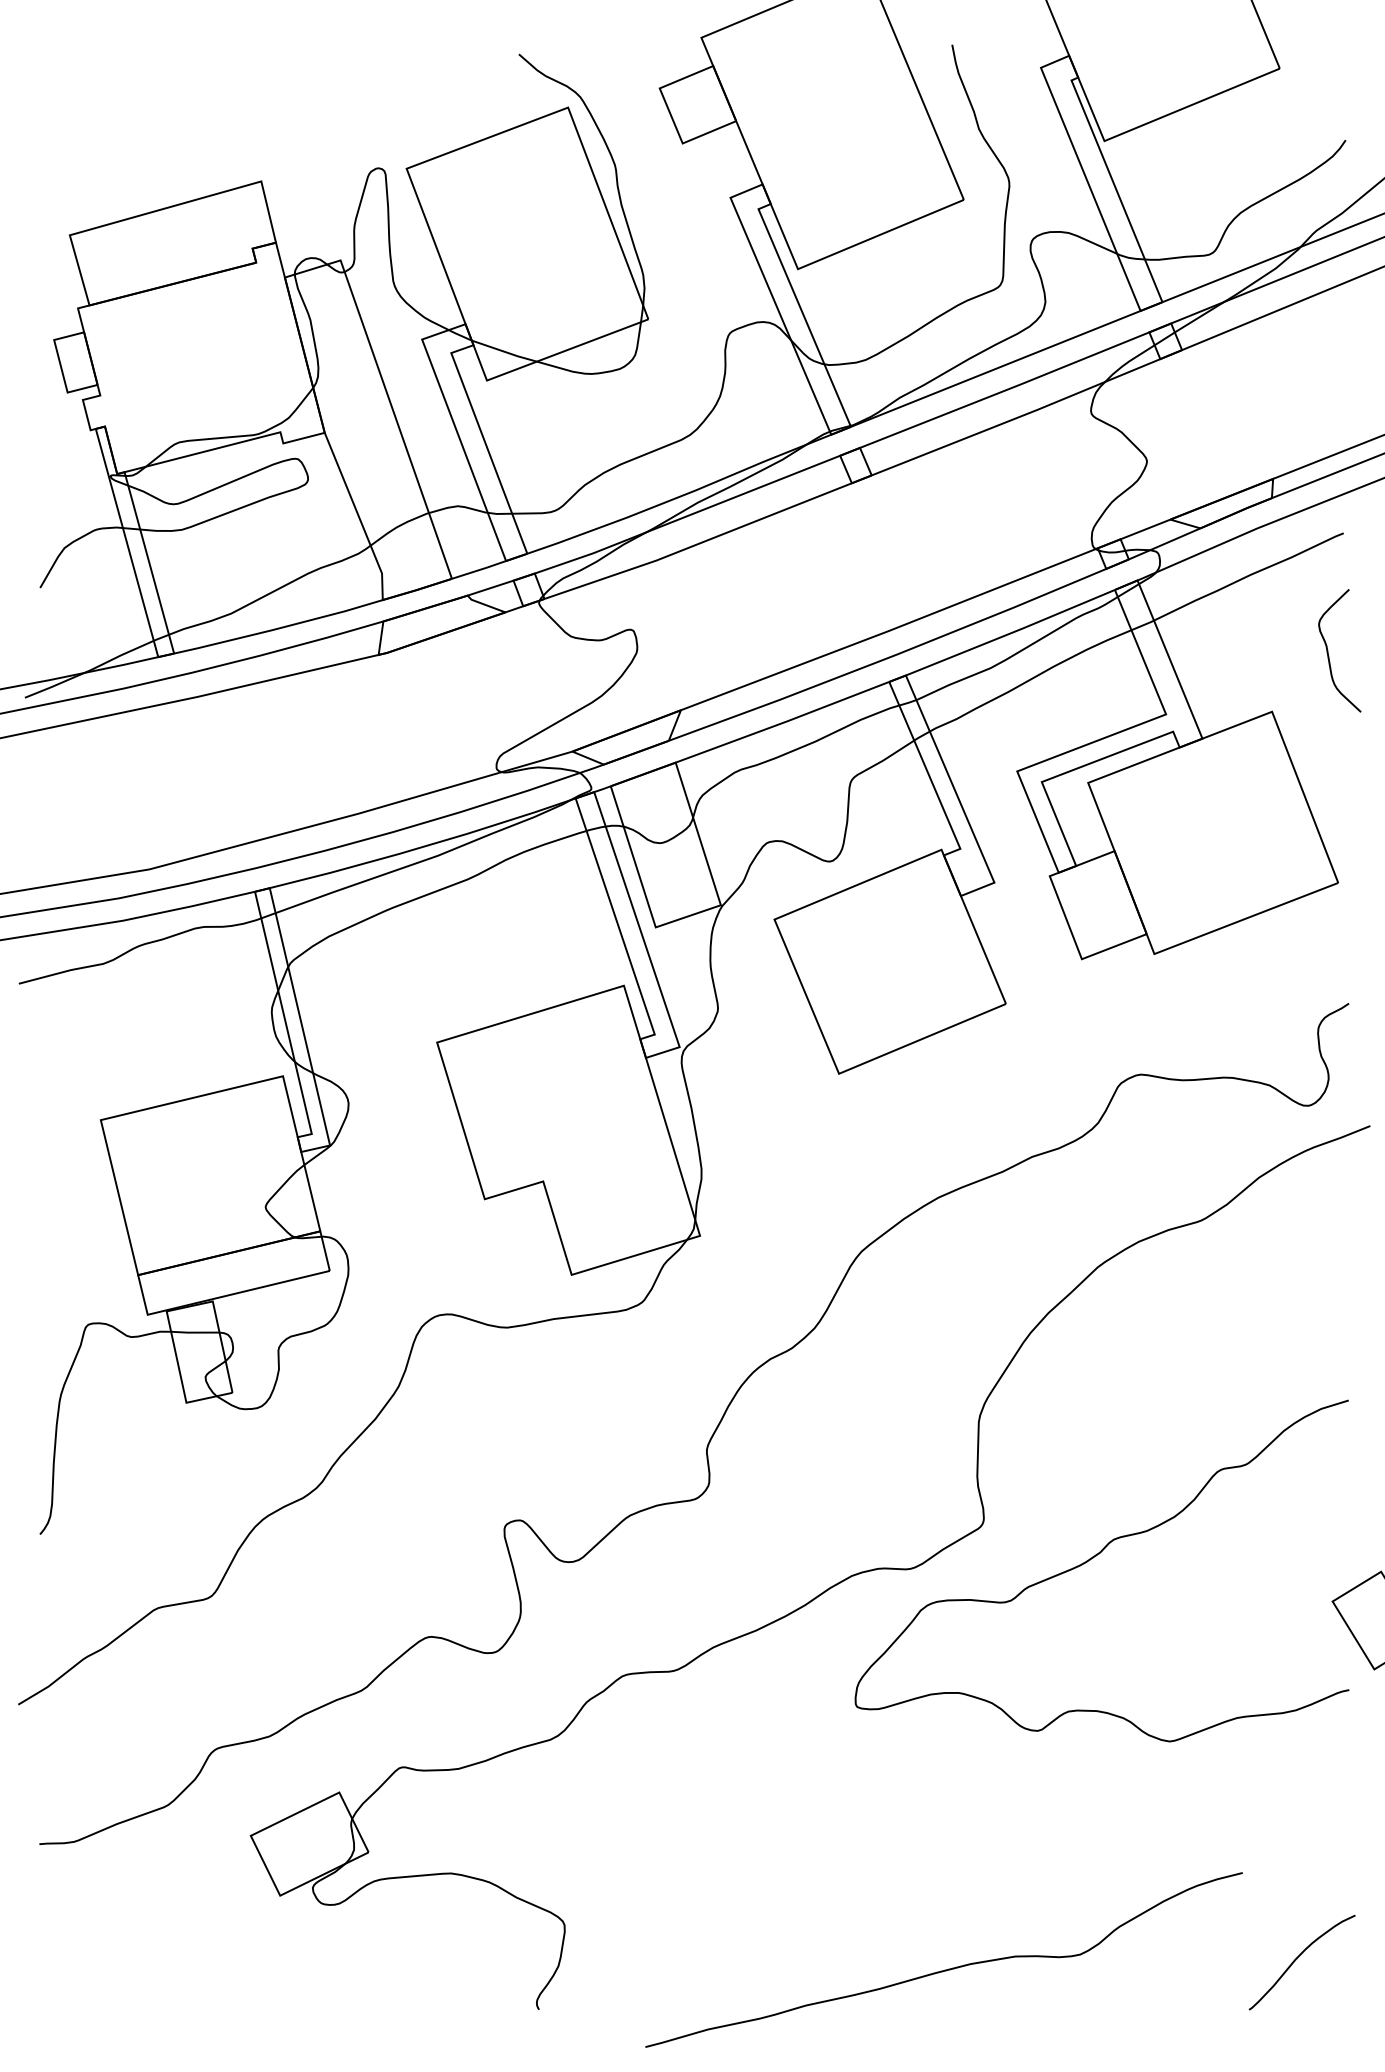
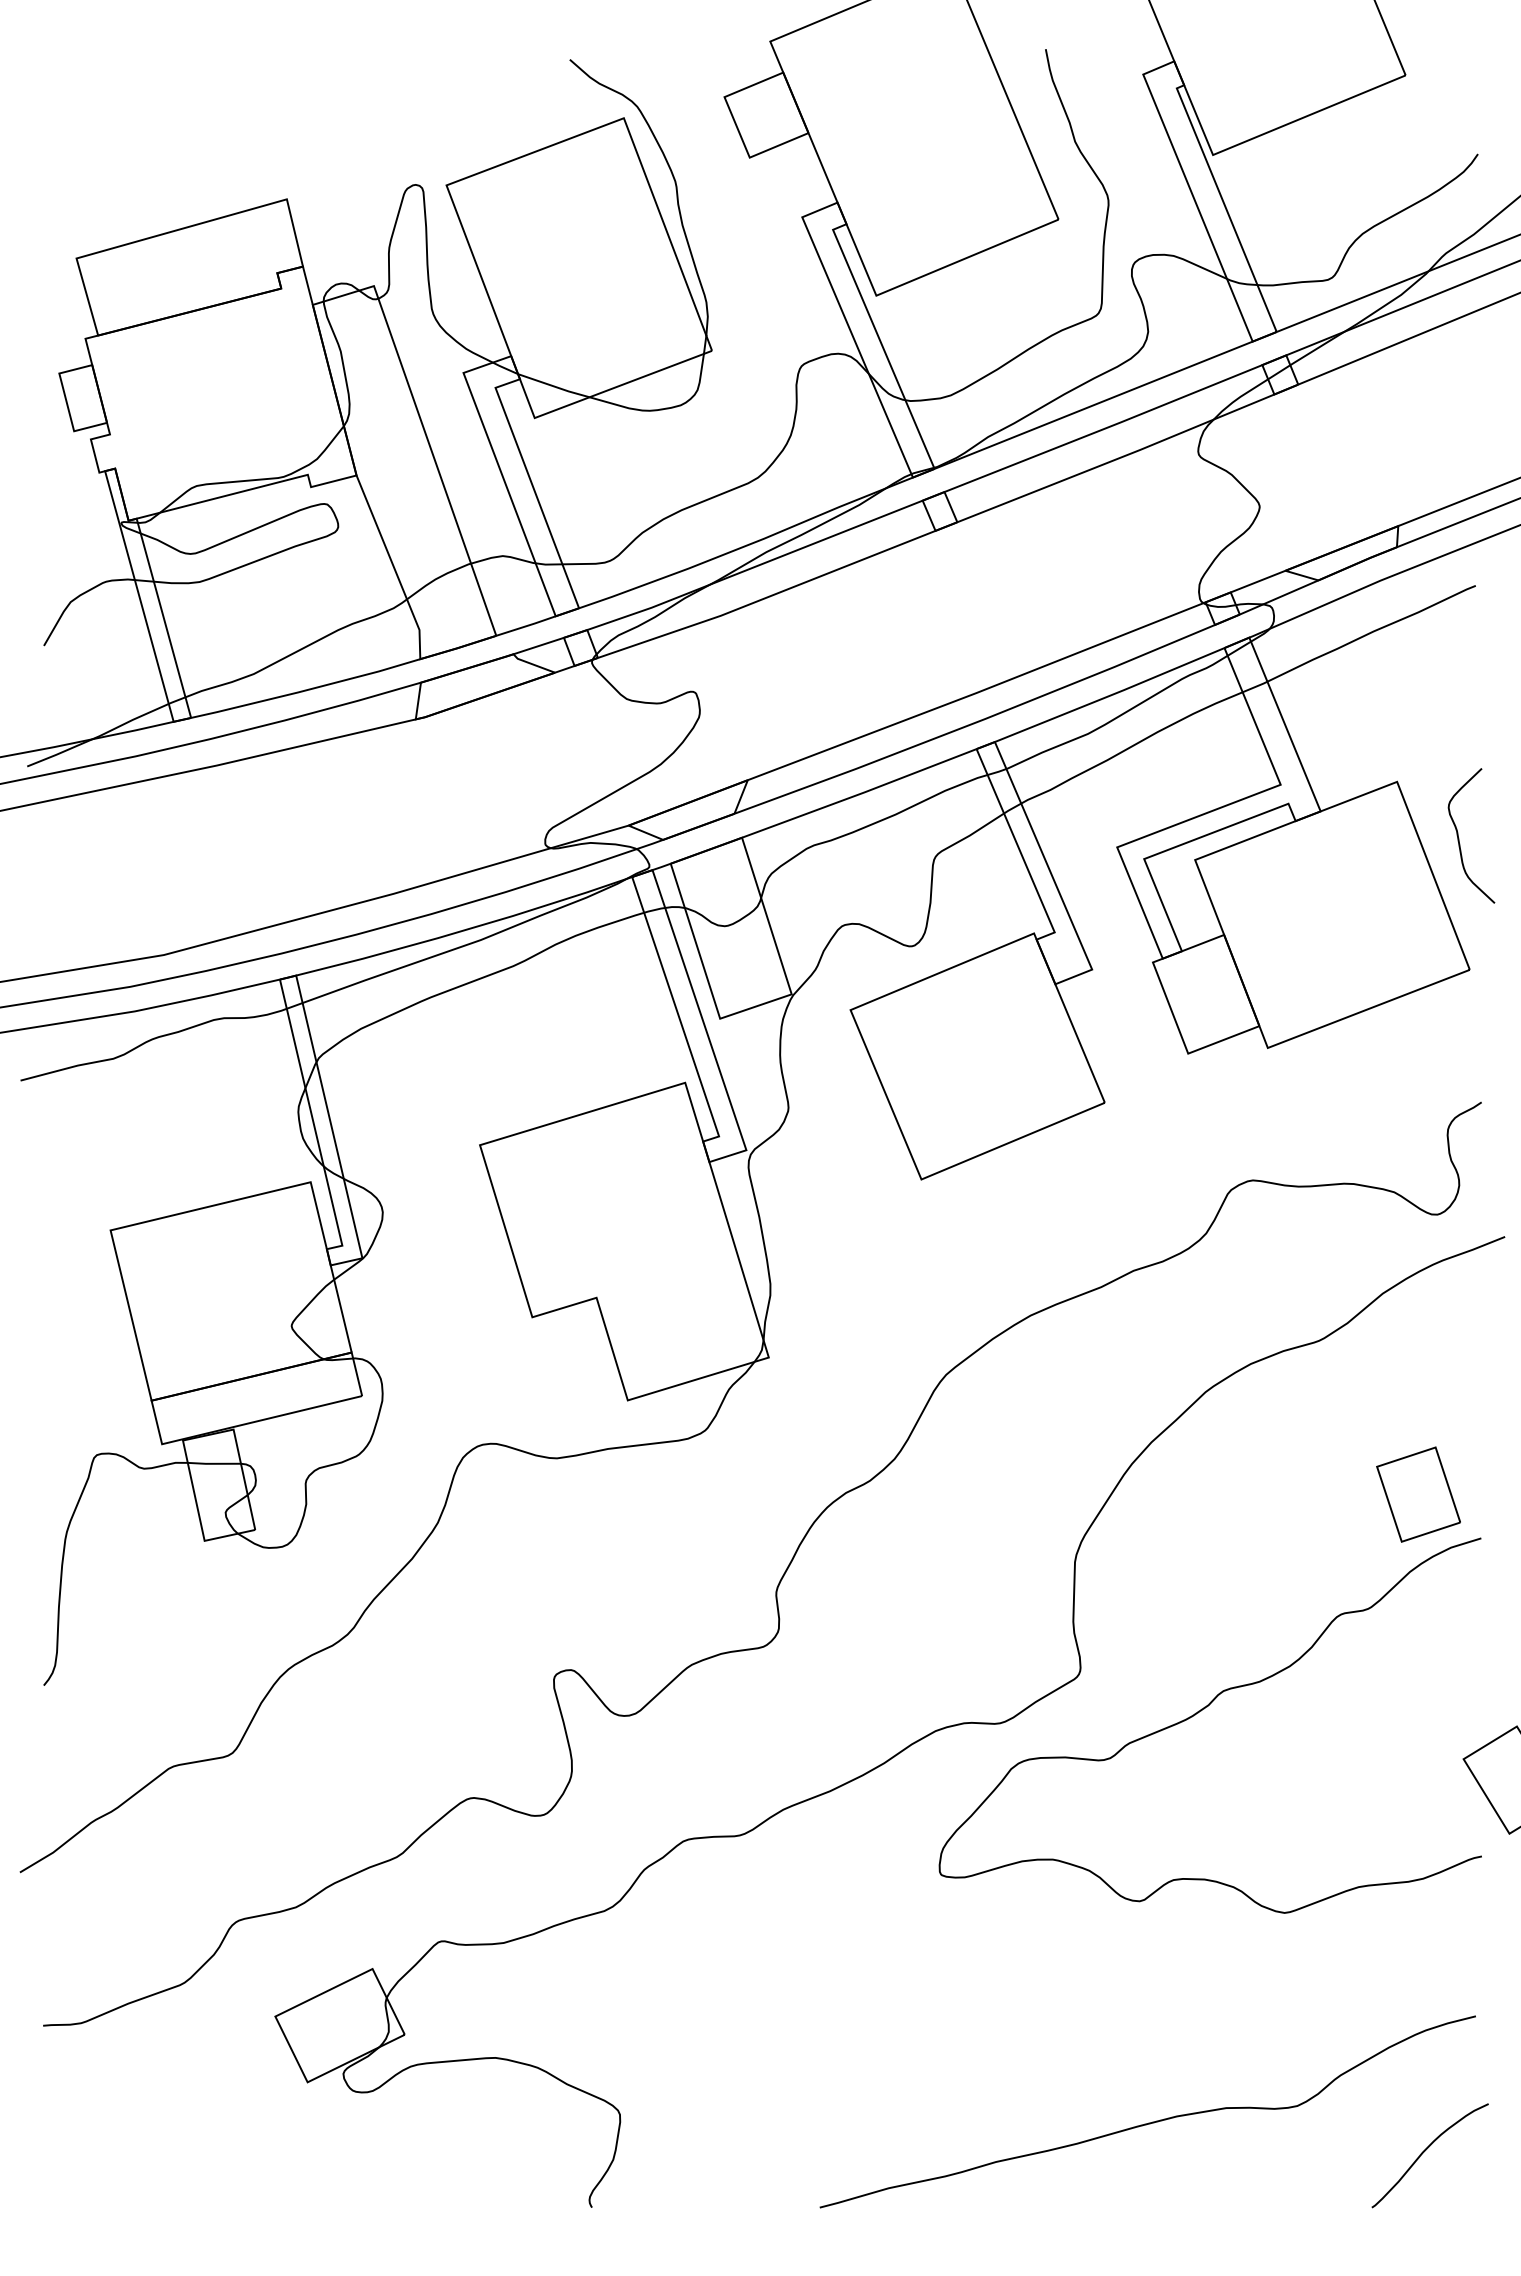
curve: (1328, 653) -> (1459, 838), moved
part: (1291, 1360) -> (1418, 1494), added
curve: (944, 1969) -> (1148, 2122), moved

